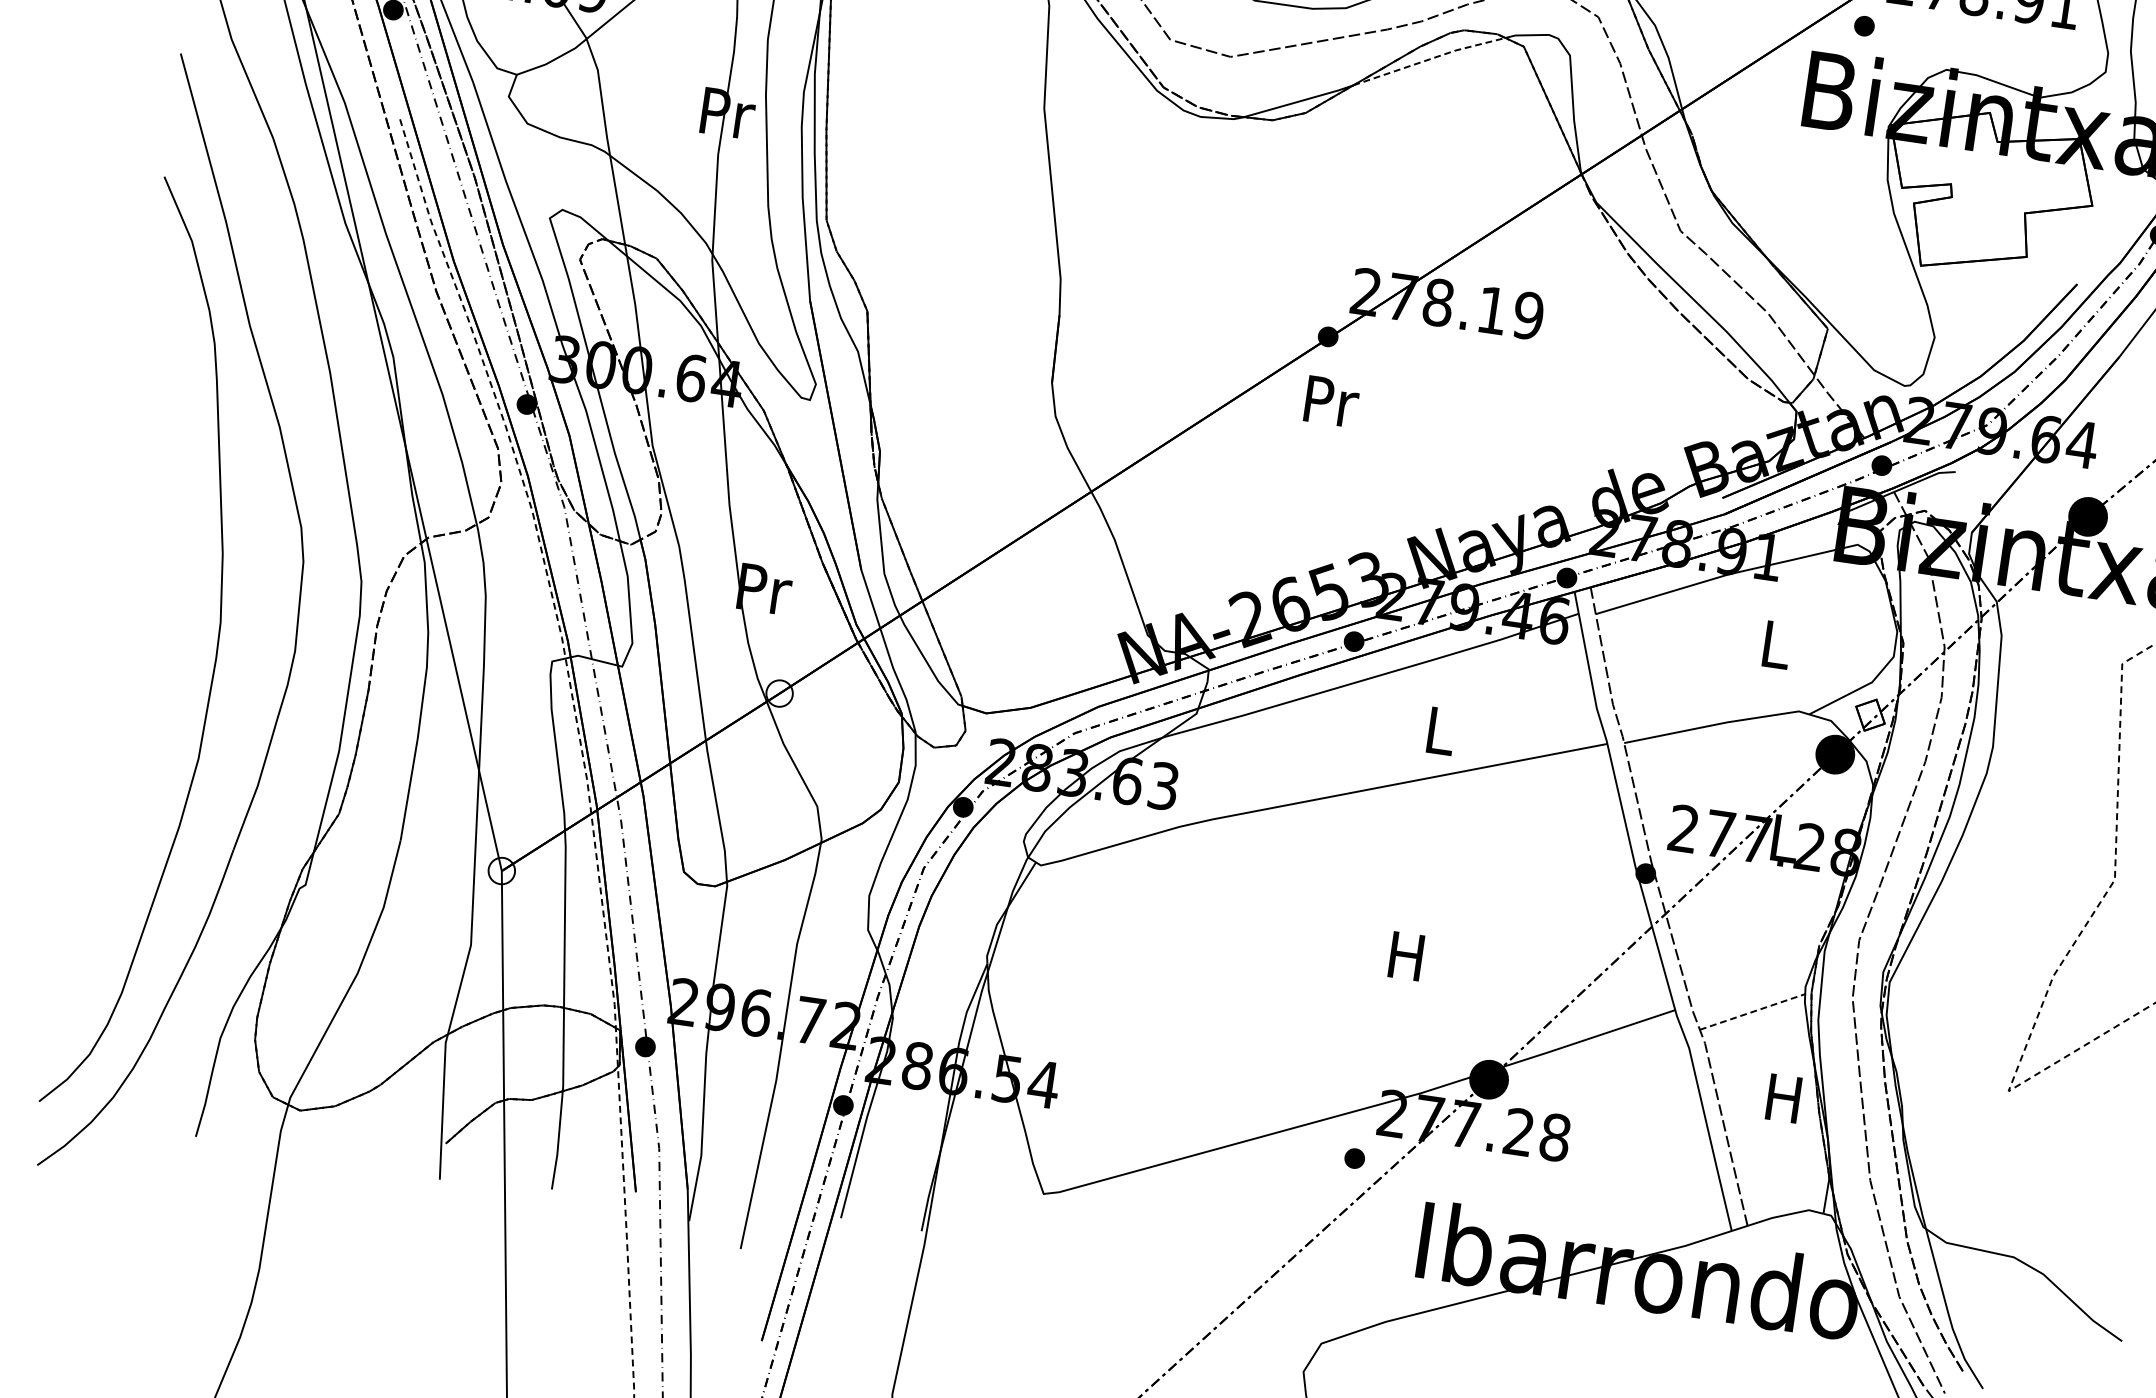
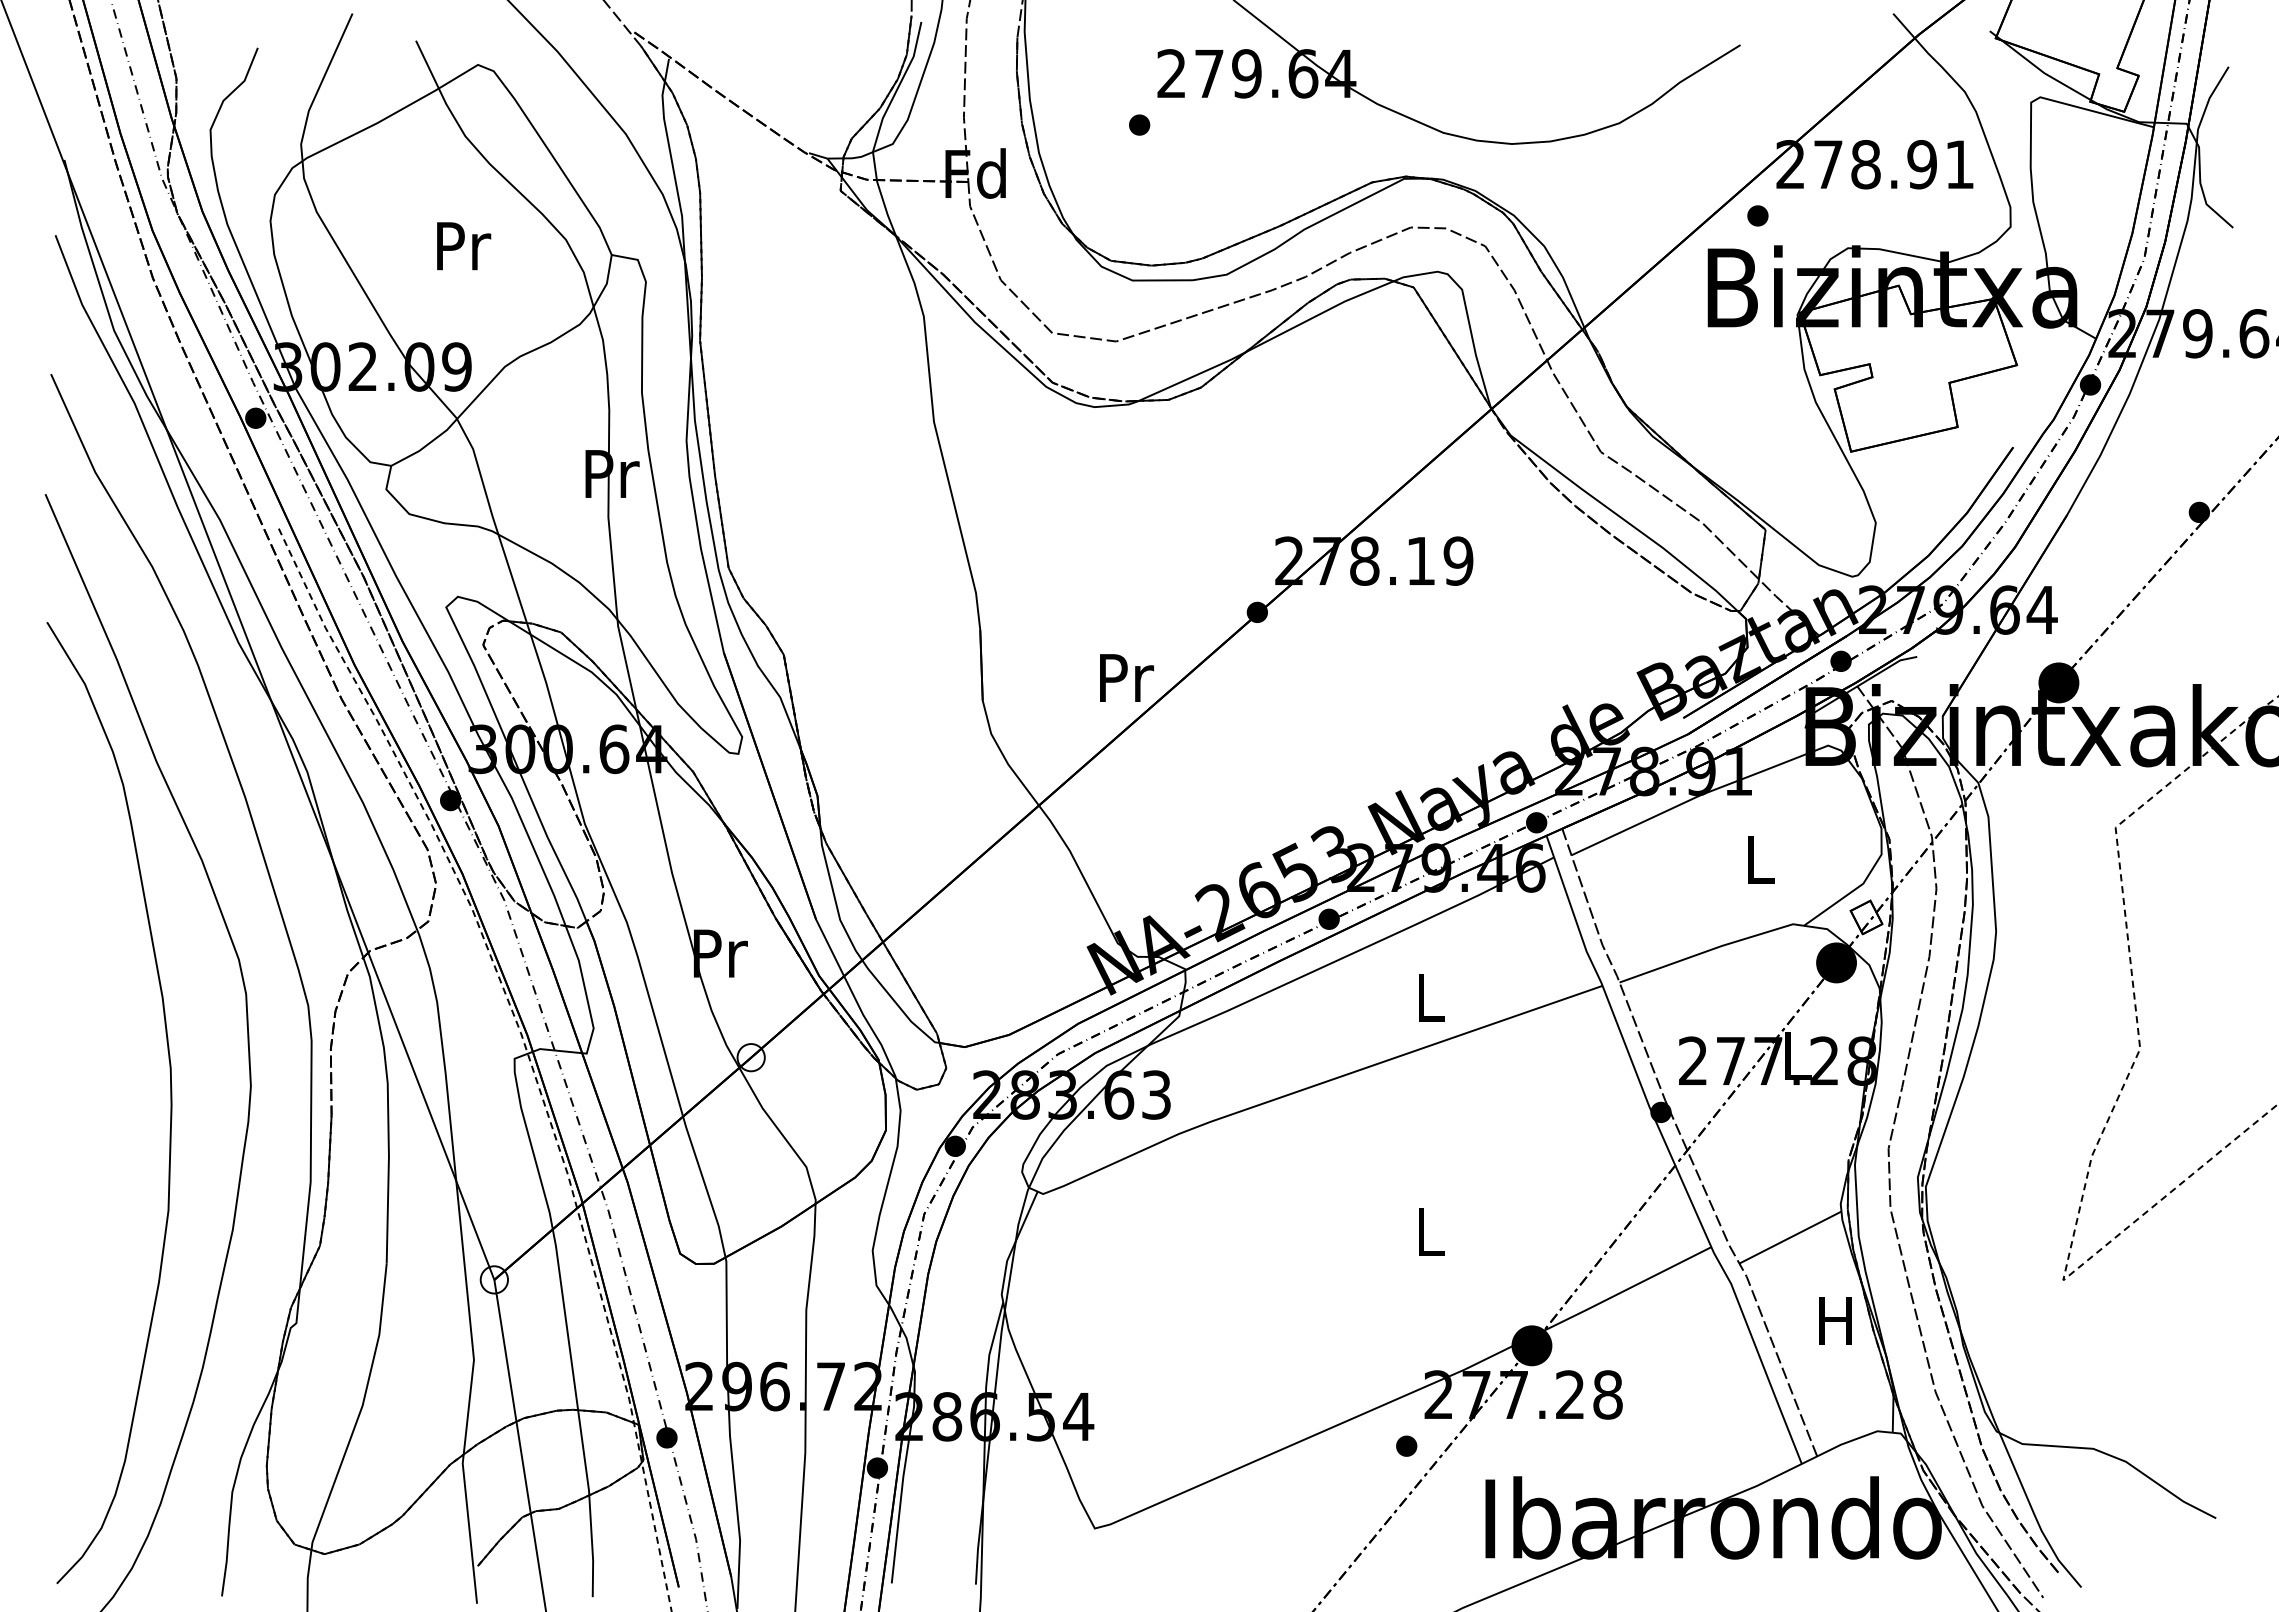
line: (1429, 59) -> (1319, 314), dashed -> solid
text: (1331, 401) -> (1126, 677), moved
text: (1406, 955) -> (1429, 1231), H -> L
line: (1752, 1011) -> (1790, 1237), dashed -> solid

